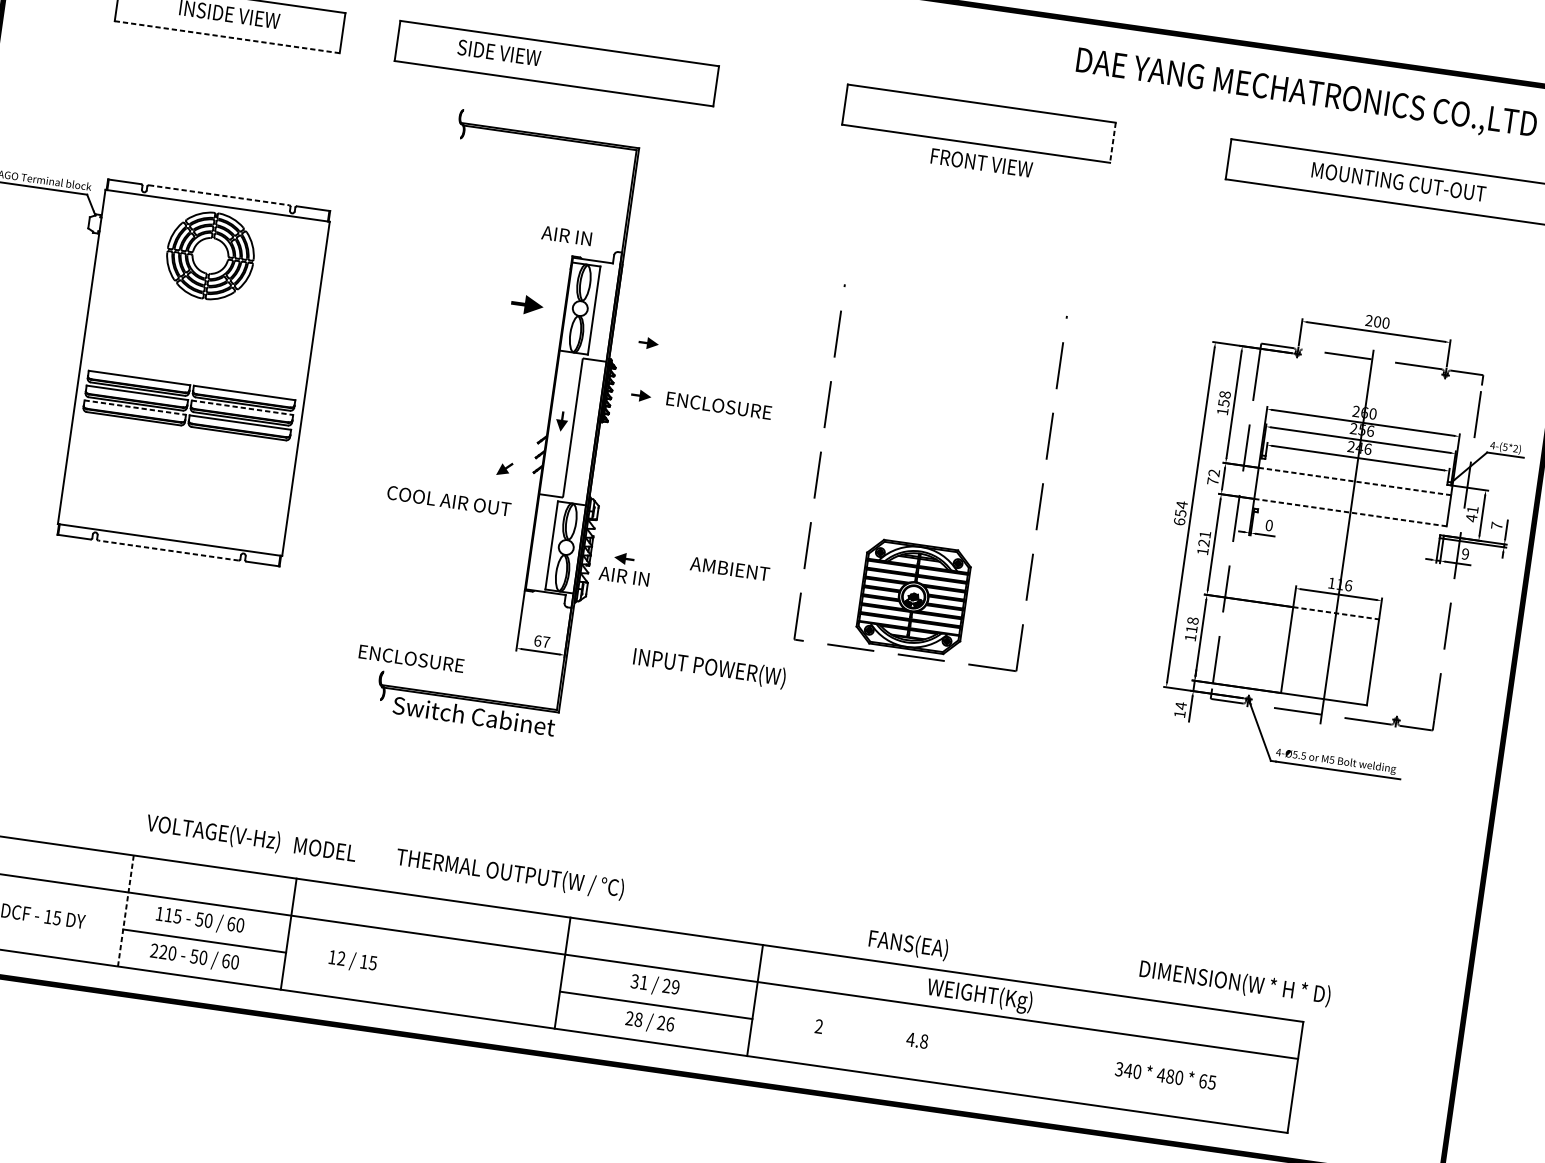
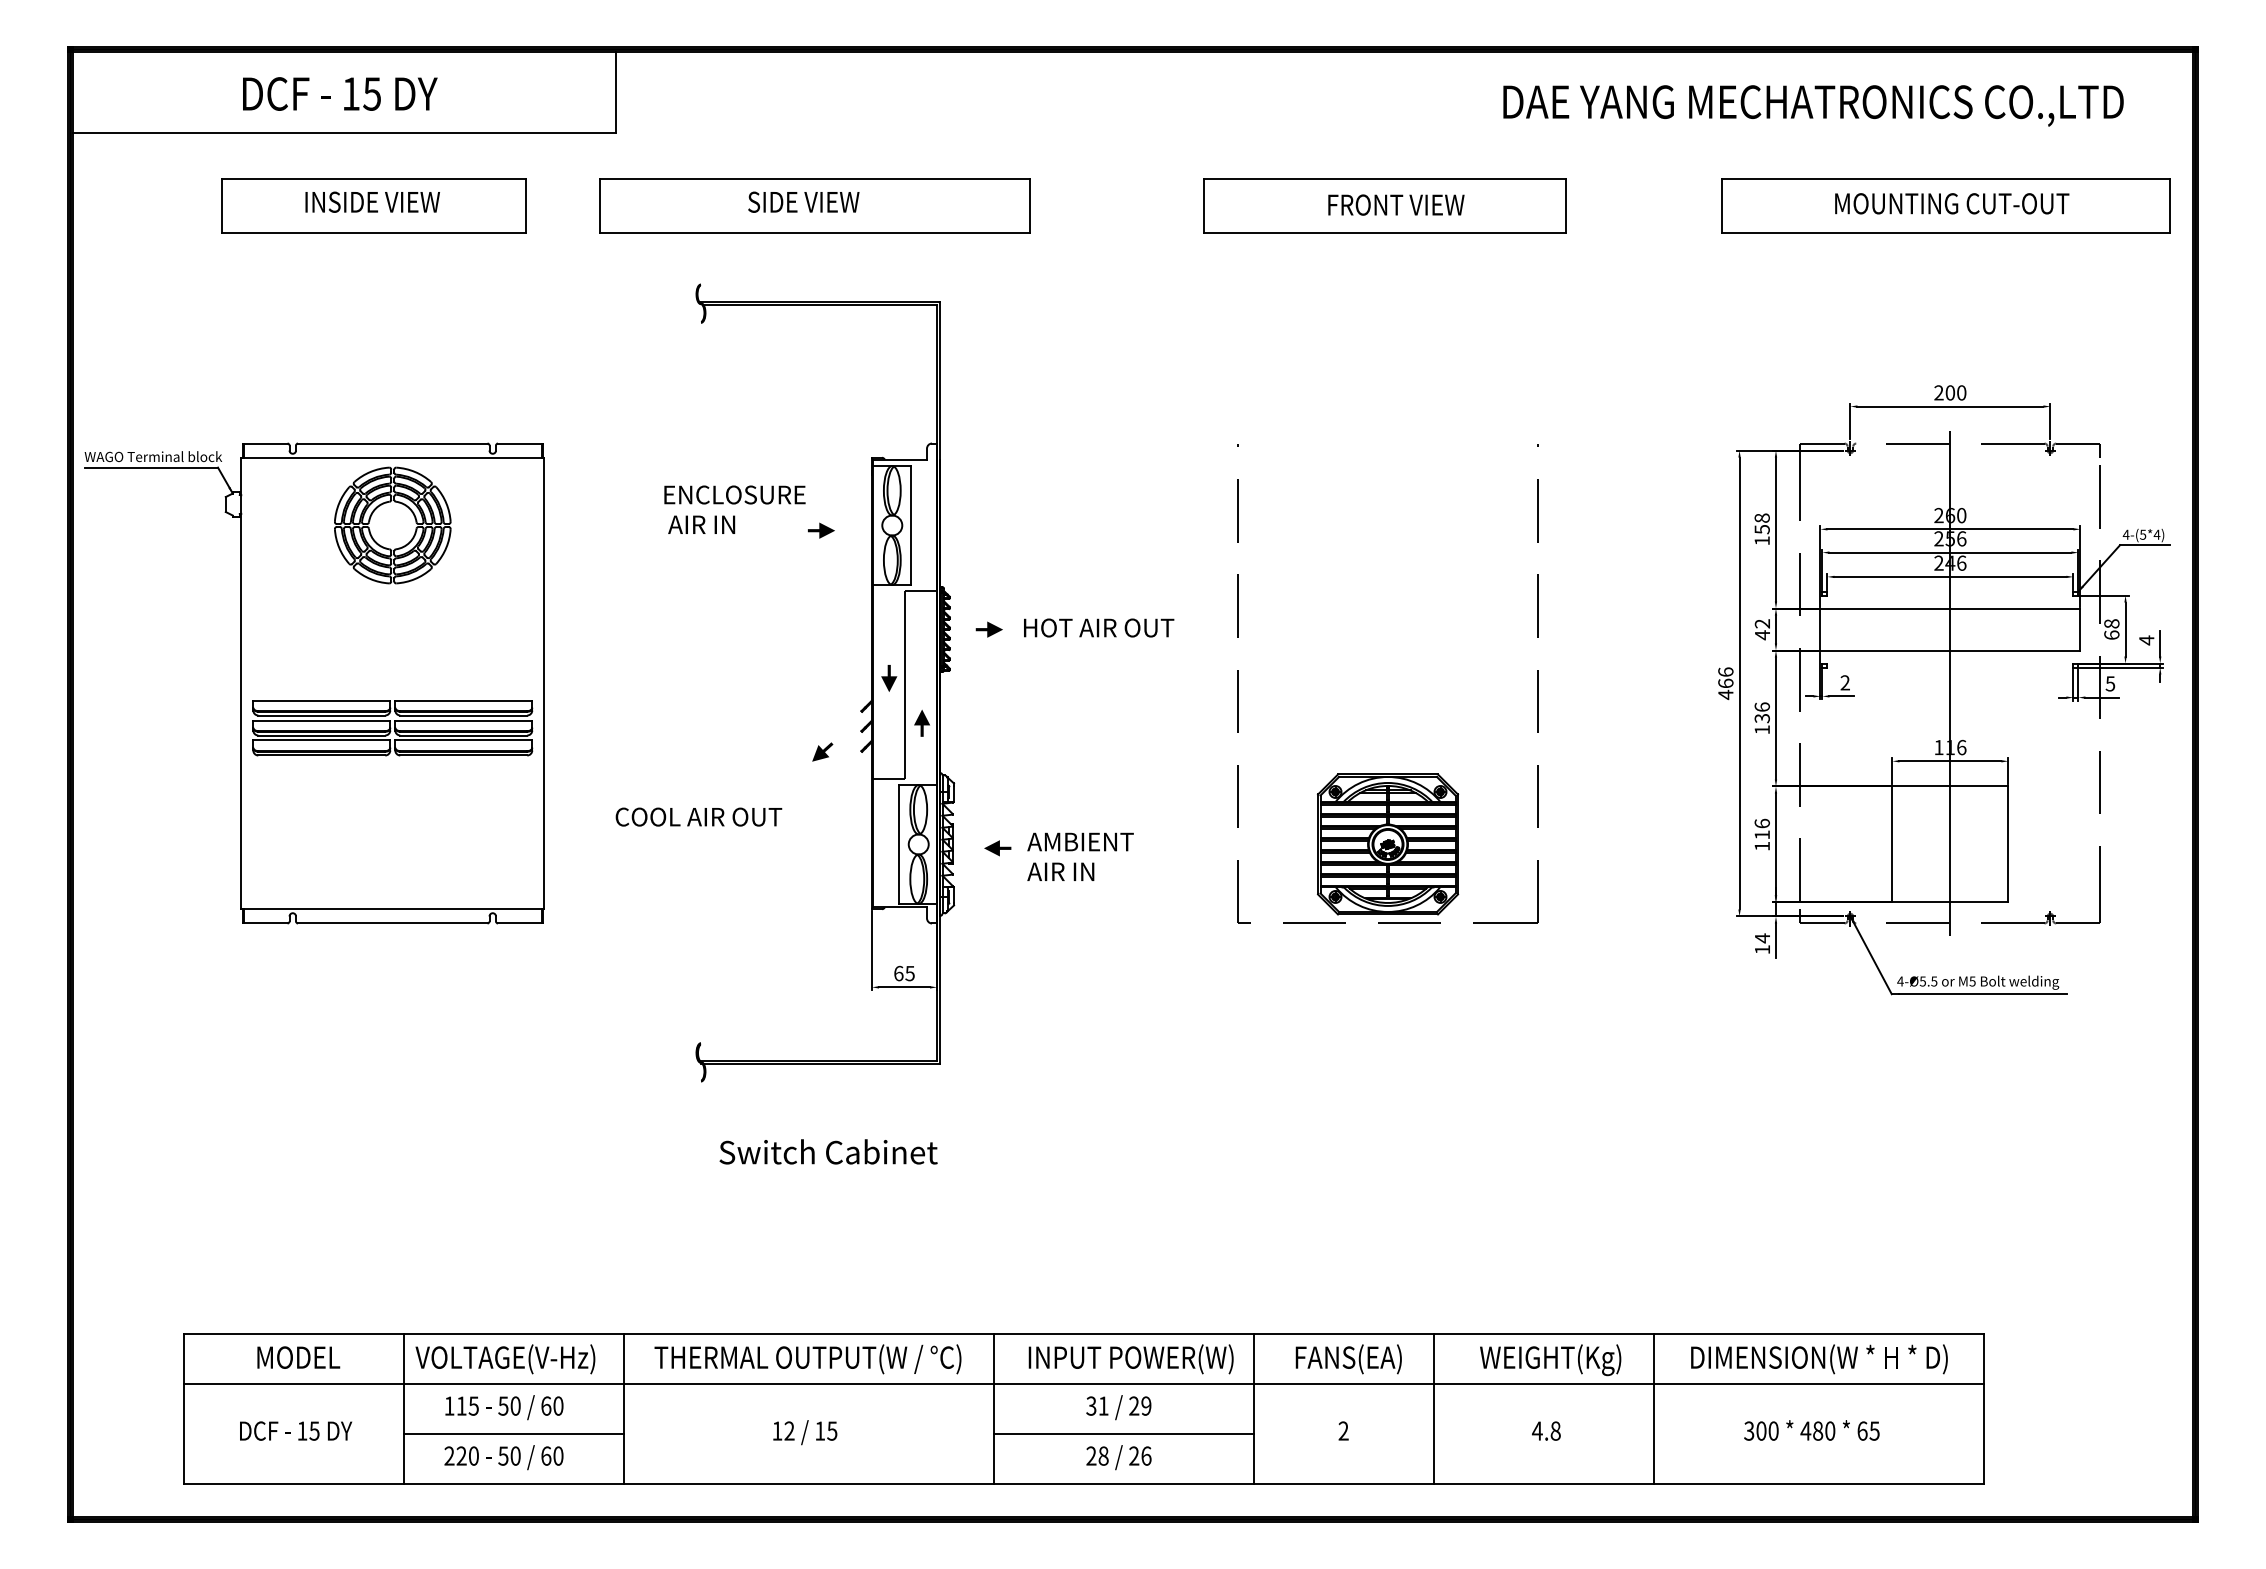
line: (227, 36) -> (373, 232), dashed -> solid
text: (499, 52) -> (803, 201), moved
line: (1113, 143) -> (1566, 206), dashed -> solid
text: (981, 162) -> (1396, 204), moved
line: (218, 195) -> (392, 443), dashed -> solid
text: (566, 235) -> (701, 524), moved
part: (527, 304) -> (821, 530), size x0.62
part: (648, 343) -> (988, 558), removed
text: (723, 406) -> (1100, 627), ENCLOSURE -> HOT AIR OUT
line: (135, 407) -> (322, 740), dashed -> solid
line: (243, 407) -> (464, 720), dashed -> solid
text: (1515, 448) -> (2156, 534), 4-(5*2) -> 4-(5*4)
fill: (581, 457) -> (921, 722), added
text: (1212, 481) -> (1762, 635), 72 -> 42
line: (1354, 481) -> (1950, 608), dashed -> solid
text: (448, 500) -> (698, 816), moved
line: (1350, 512) -> (1950, 650), dashed -> solid
text: (1180, 513) -> (1725, 683), 654 -> 466
text: (1471, 514) -> (2111, 629), 41 -> 68
text: (1268, 525) -> (1844, 682), 0 -> 2
text: (1496, 525) -> (2146, 640), 7 -> 4
text: (1204, 538) -> (1761, 712), 121 -> 136
line: (168, 550) -> (392, 923), dashed -> solid
text: (1465, 553) -> (2110, 683), 9 -> 5
text: (730, 568) -> (1080, 841), moved
text: (623, 576) -> (1060, 871), moved
line: (1336, 613) -> (1950, 786), dashed -> solid
text: (1192, 620) -> (1761, 823), 118 -> 116
text: (545, 642) -> (909, 973), 67 -> 65
text: (411, 658) -> (734, 494), moved
text: (709, 668) -> (1130, 1359), moved
text: (474, 715) -> (828, 1151), moved
text: (213, 833) -> (505, 1359), moved
text: (325, 849) -> (298, 1357), moved
text: (509, 874) -> (807, 1359), moved
line: (126, 910) -> (404, 1408), dashed -> solid
text: (908, 945) -> (1348, 1359), moved
text: (353, 961) -> (805, 1432), moved
text: (1235, 983) -> (1819, 1359), moved
line: (888, 1019) -> (1434, 1408), added
text: (917, 1040) -> (1546, 1430), moved
line: (1050, 1042) -> (1653, 1408), added
text: (1128, 1070) -> (1761, 1430), 340 -> 300

